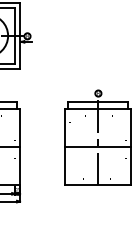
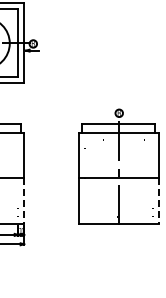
line: (20, 166) -> (24, 201), solid -> dashed
line: (130, 166) -> (158, 201), solid -> dashed

